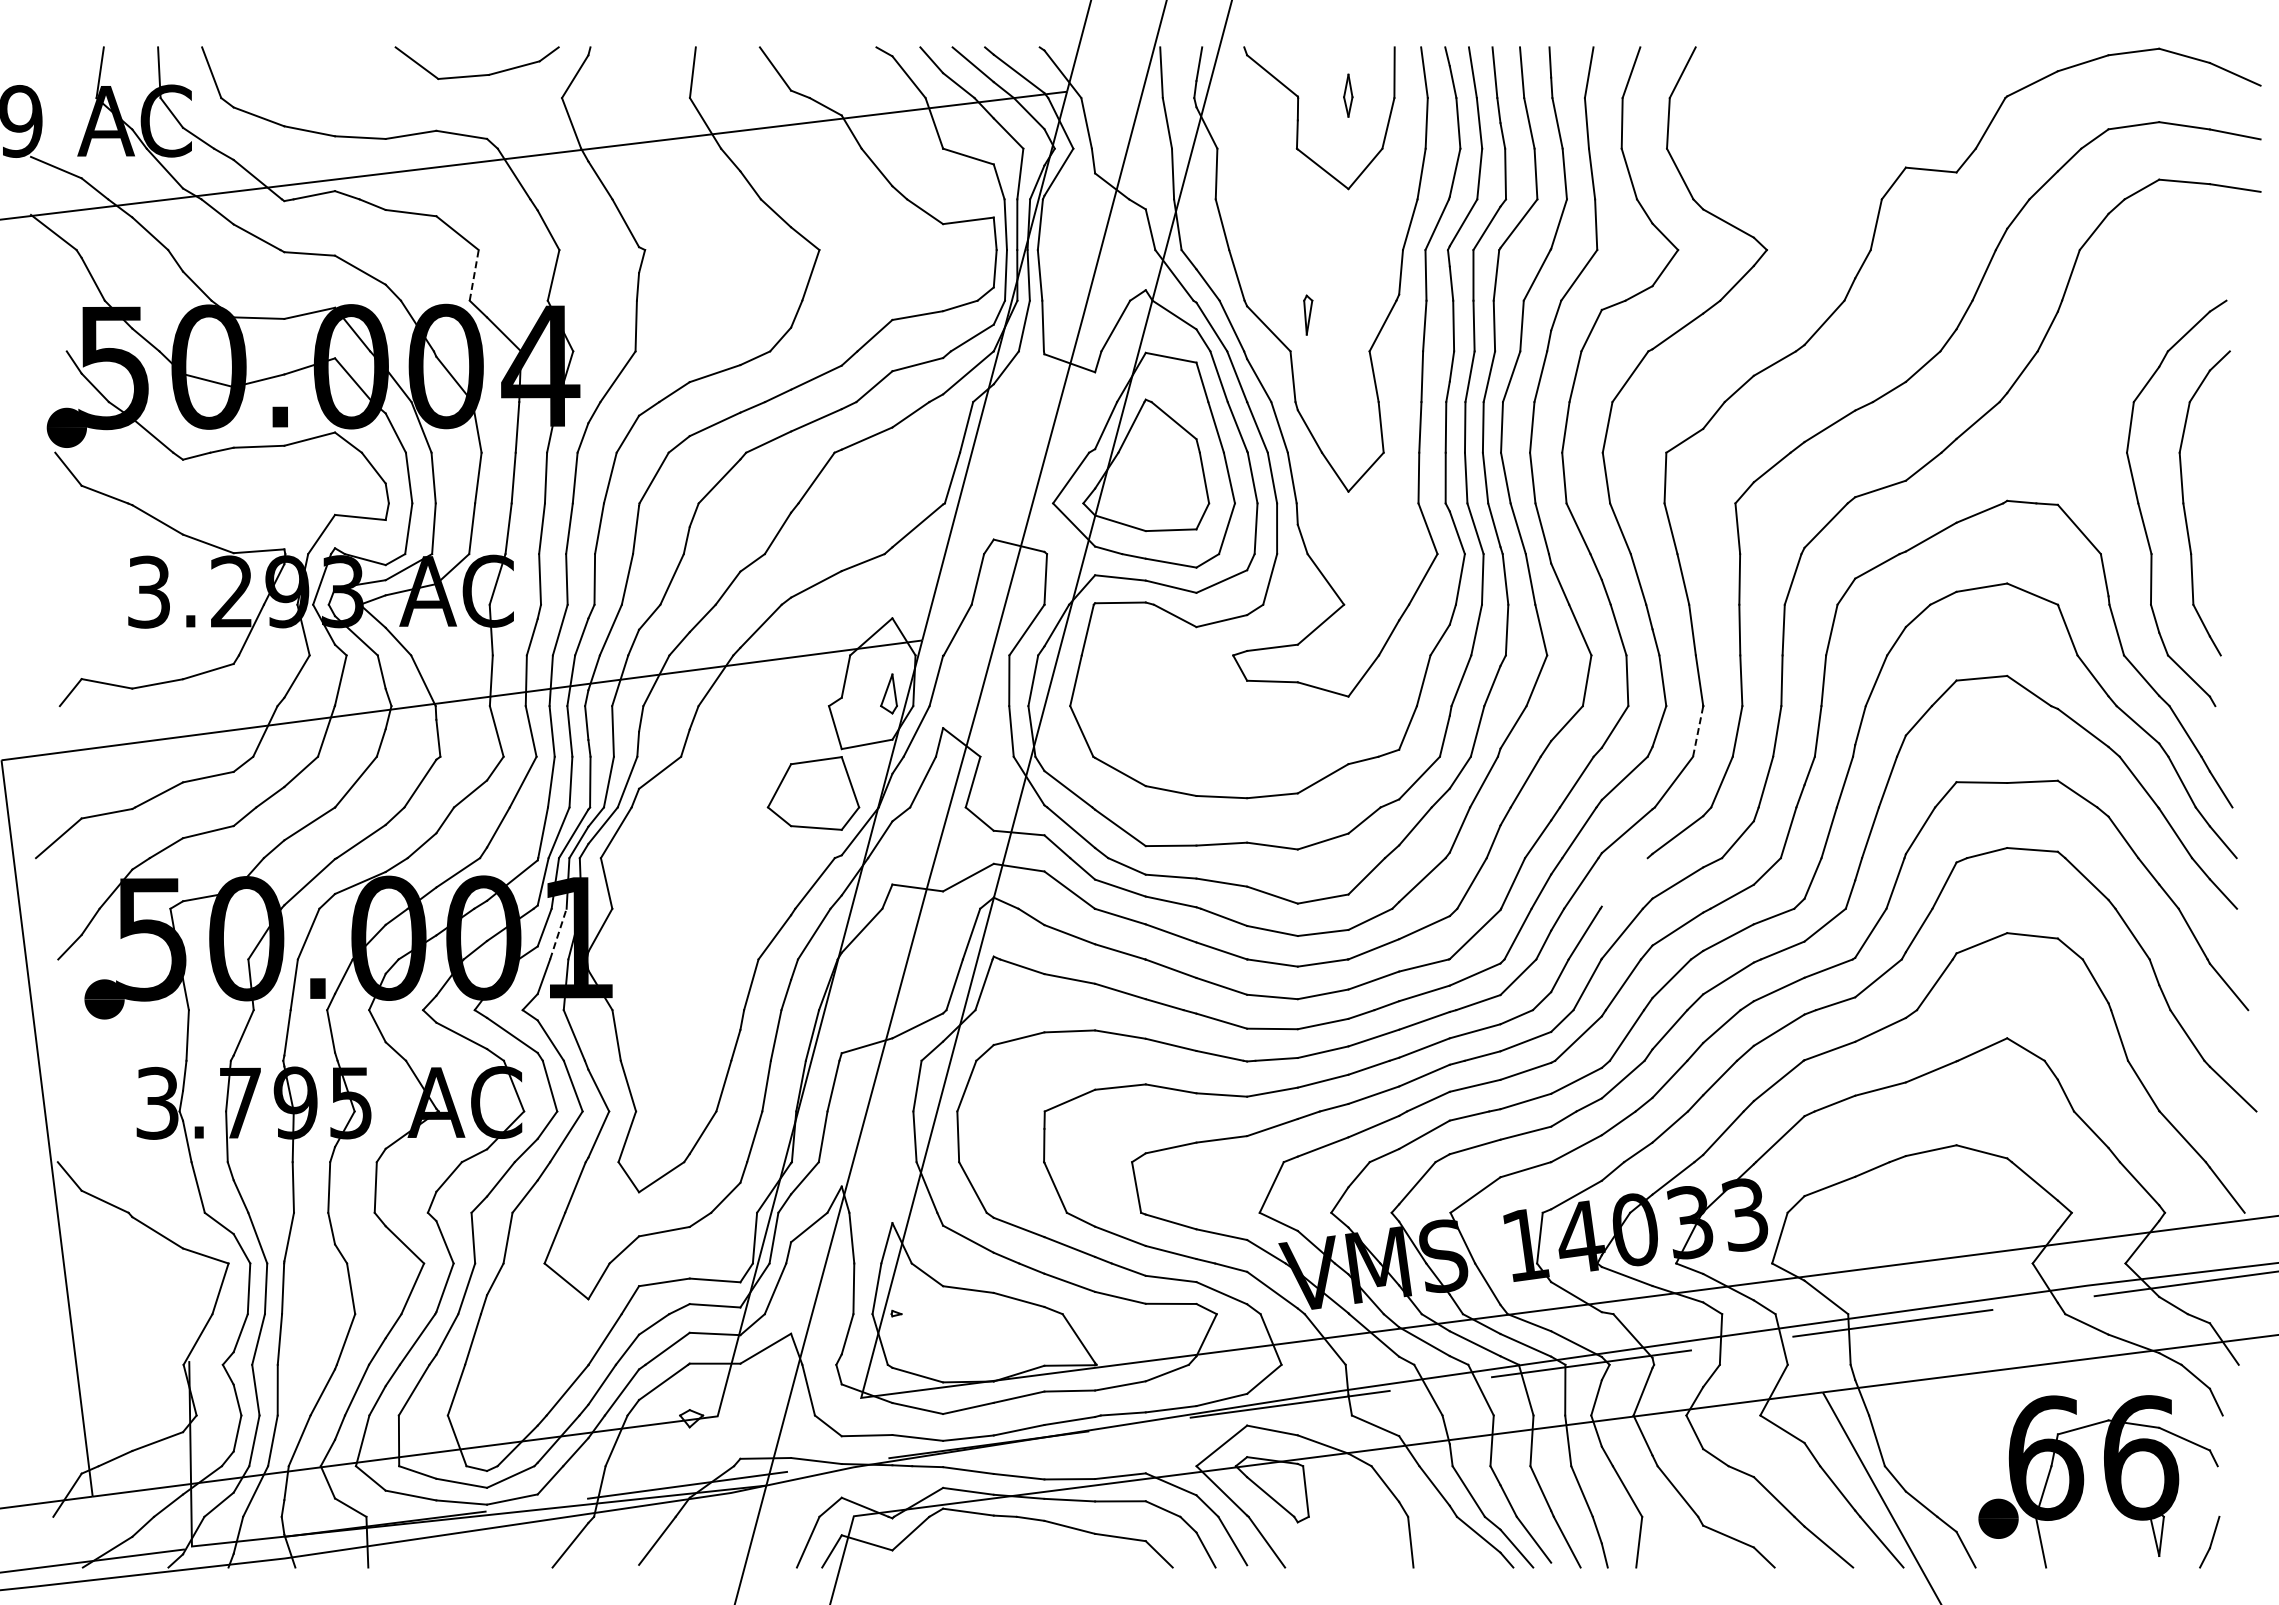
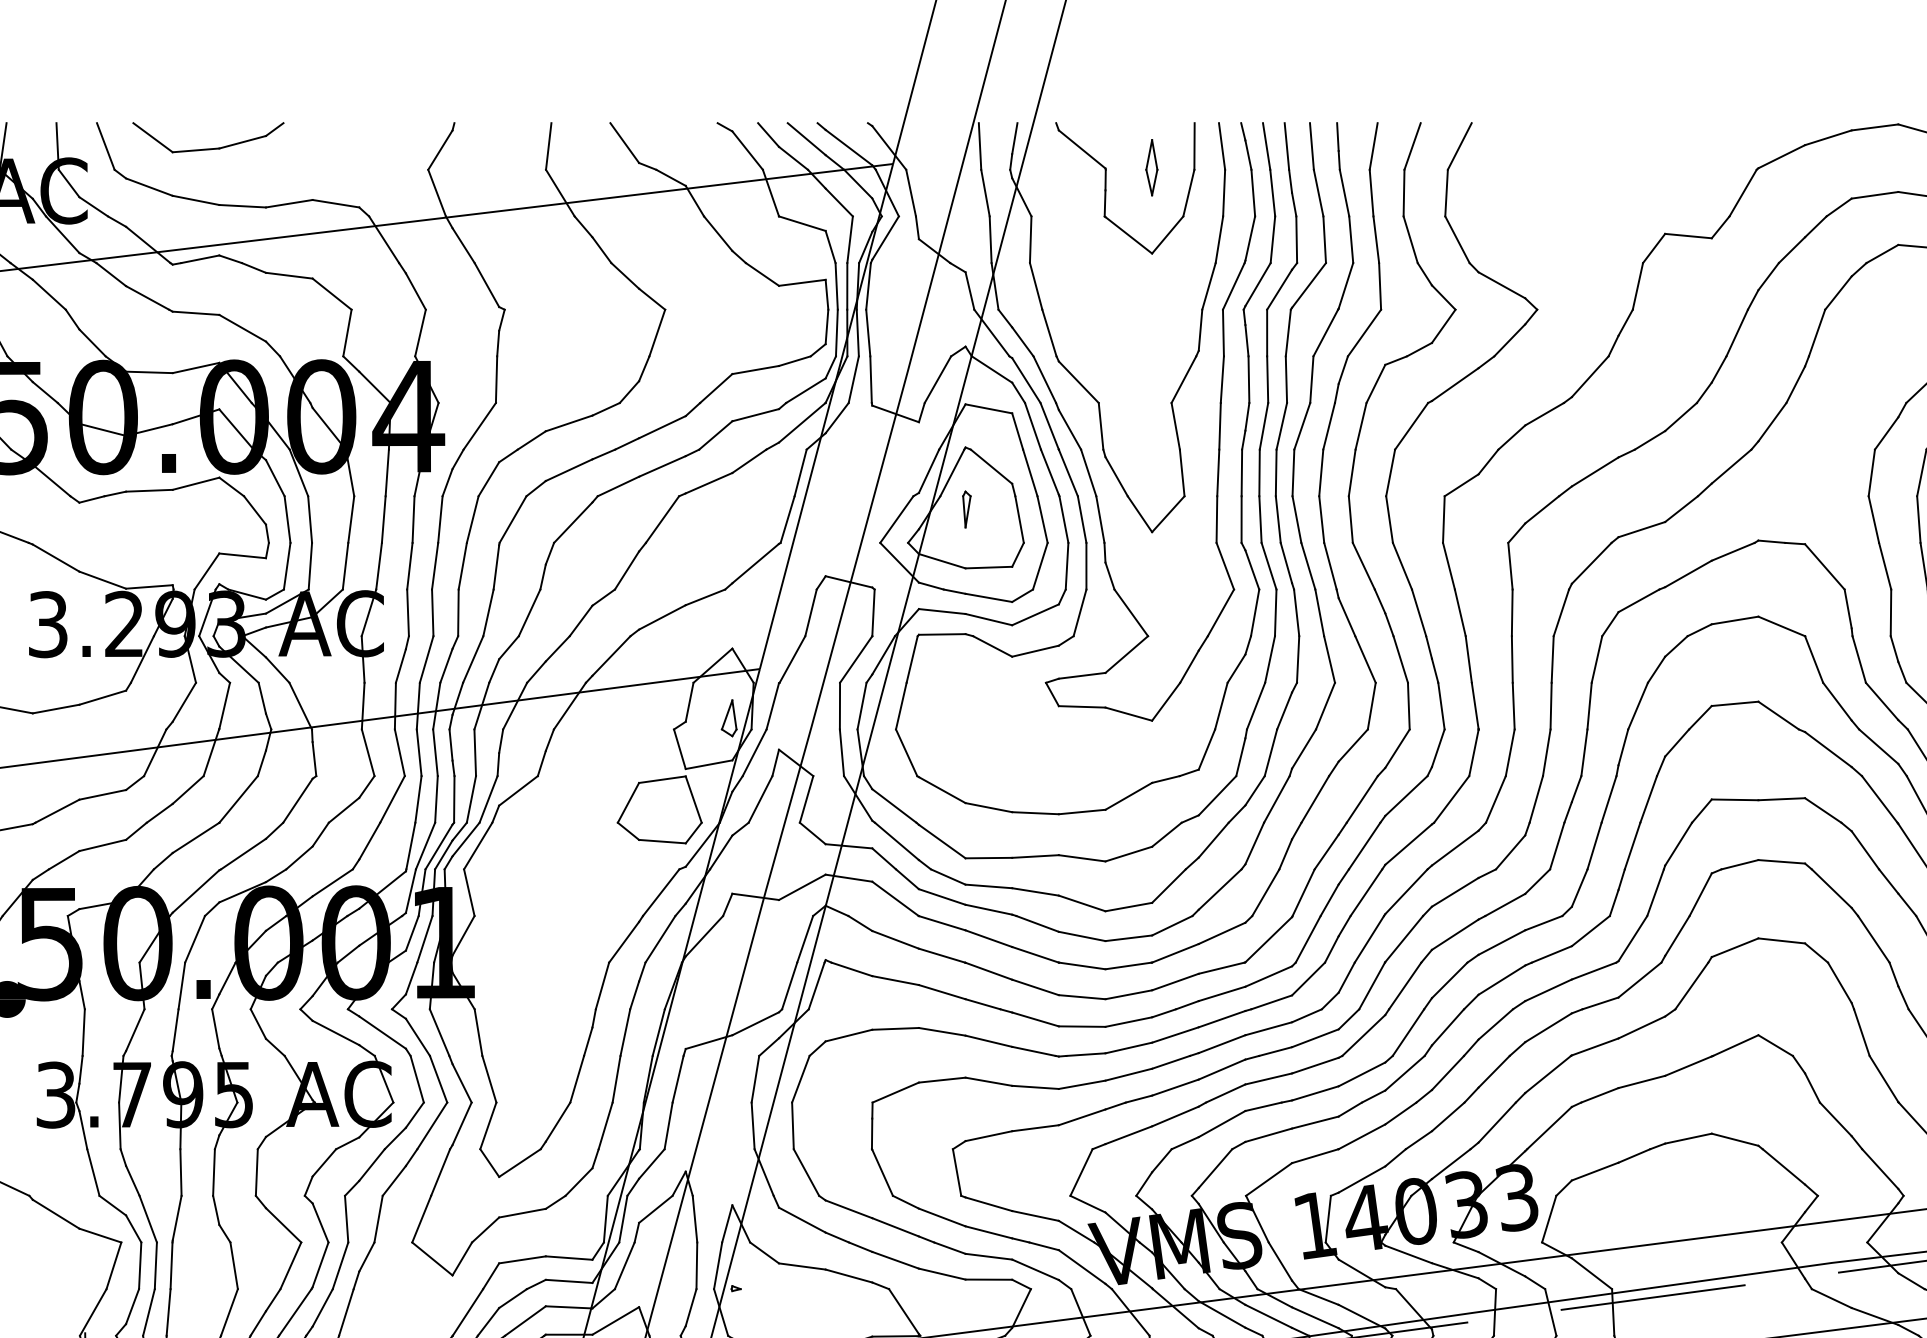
part: (477, 74) -> (208, 148), moved
part: (1348, 95) -> (1152, 167), size x1.43
line: (474, 275) -> (347, 333), dashed -> solid
part: (1308, 314) -> (967, 508), moved
line: (1698, 731) -> (1474, 752), dashed -> solid
line: (1624, 882) -> (1406, 891), added
line: (558, 934) -> (425, 939), dashed -> solid

